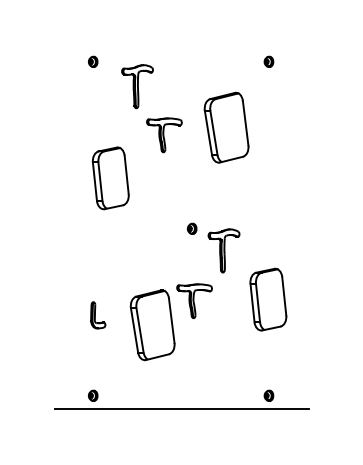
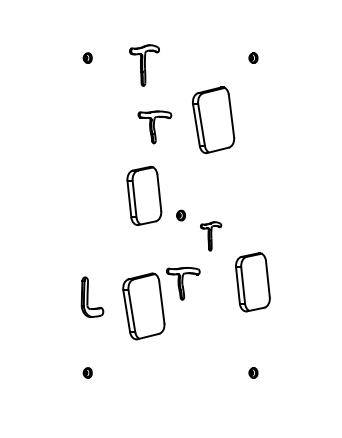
part: (137, 86) -> (144, 65), moved
part: (110, 177) -> (144, 195), moved
part: (223, 251) -> (210, 236), size x0.7
part: (98, 314) -> (92, 296), size x1.6
line: (180, 409) -> (170, 385), removed

